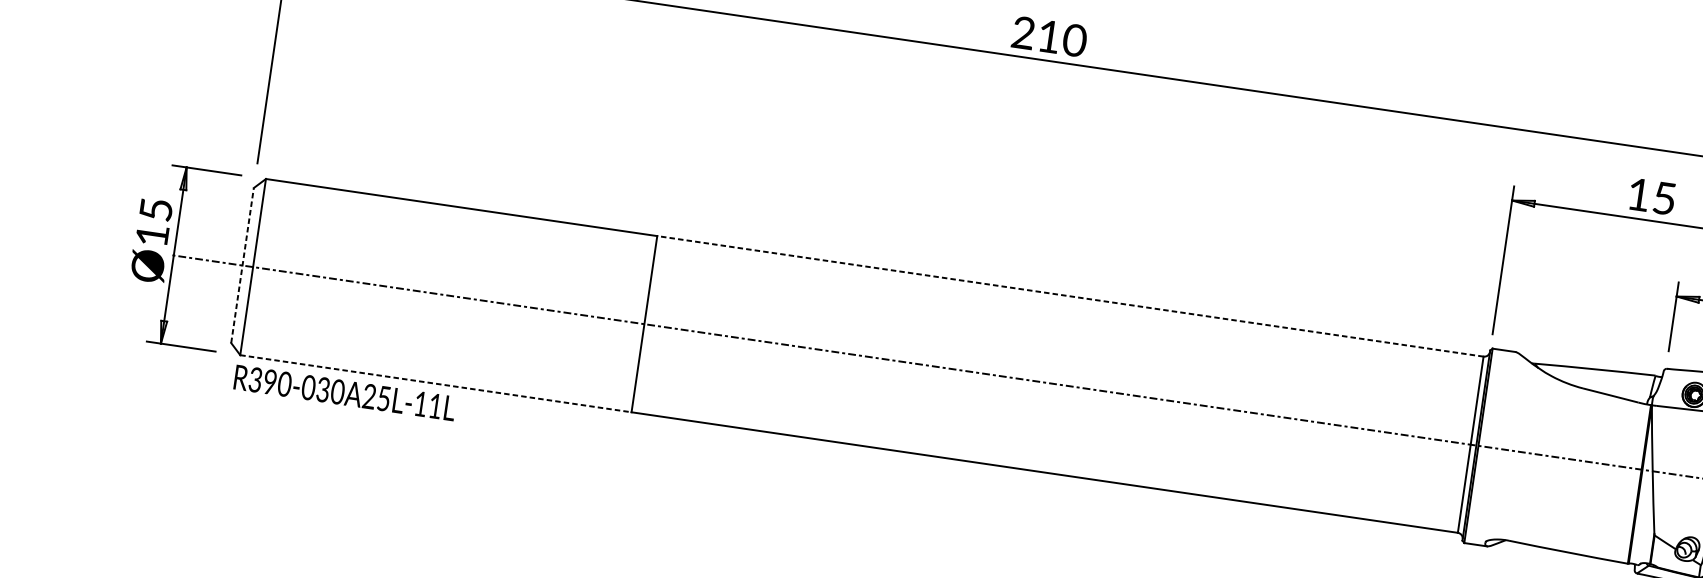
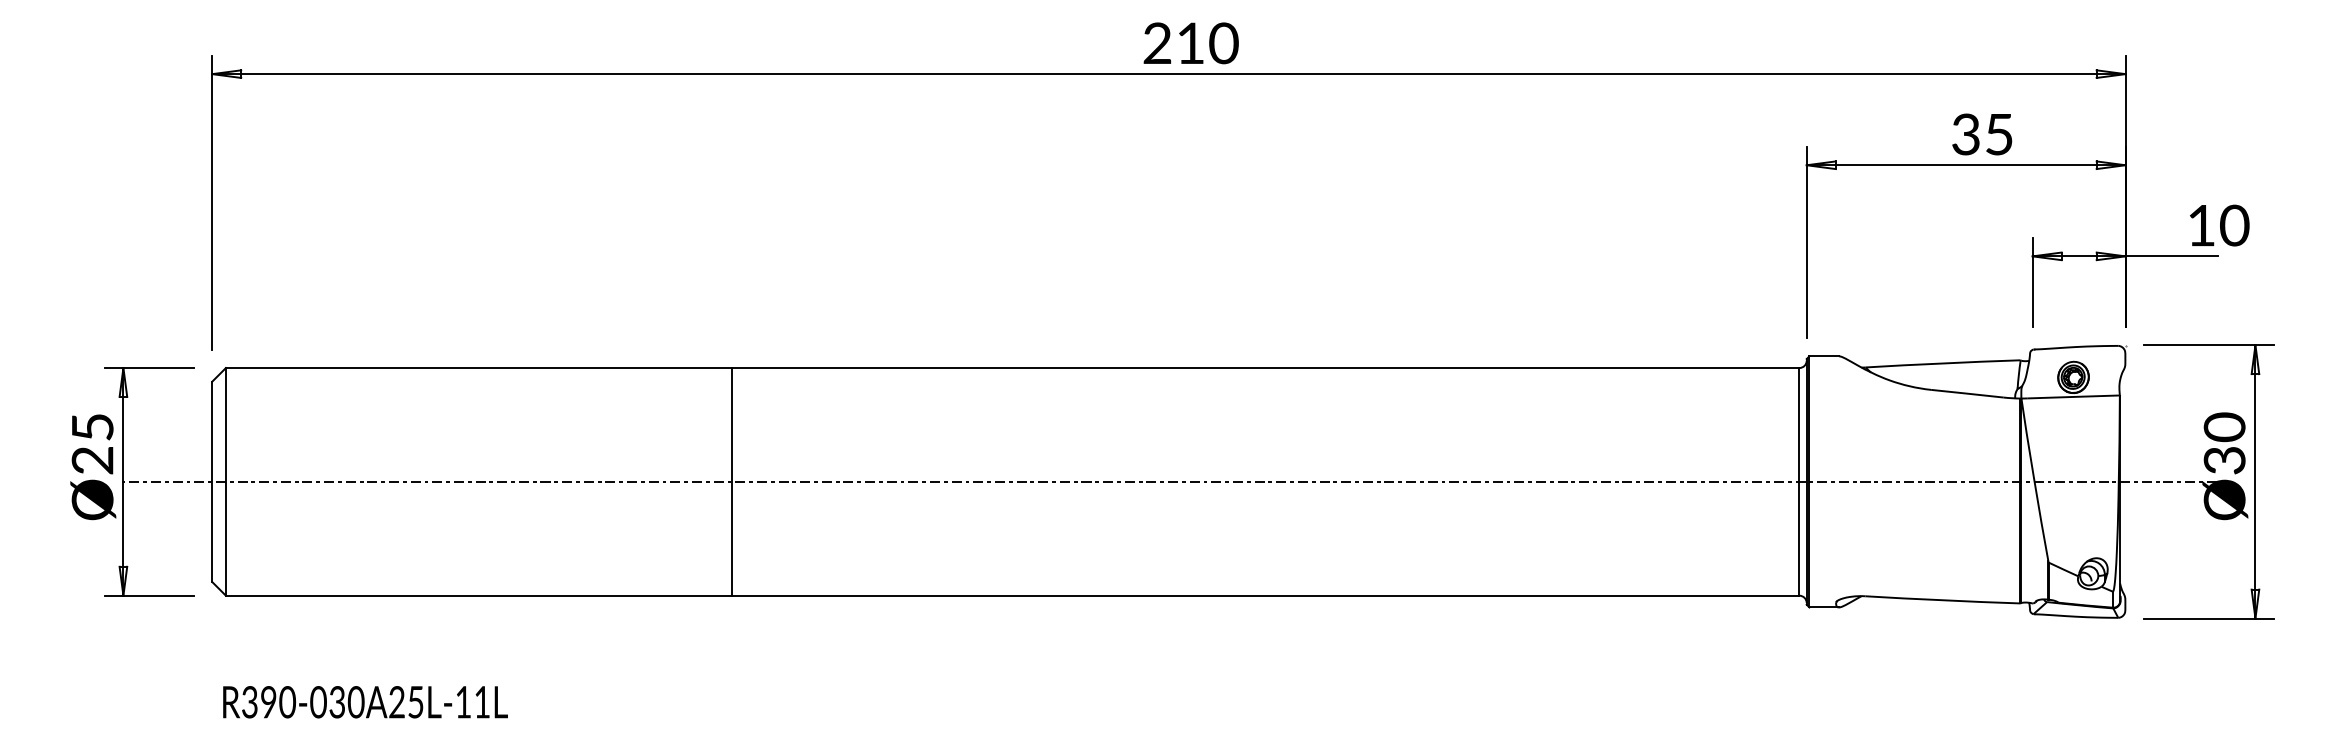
text: (1638, 194) -> (1965, 134), 15 -> 35
text: (152, 235) -> (92, 460), Ø15 -> Ø25
line: (242, 265) -> (212, 481), dashed -> solid
line: (1070, 296) -> (1265, 368), dashed -> solid
line: (435, 383) -> (478, 595), dashed -> solid
text: (345, 393) -> (365, 702), moved

